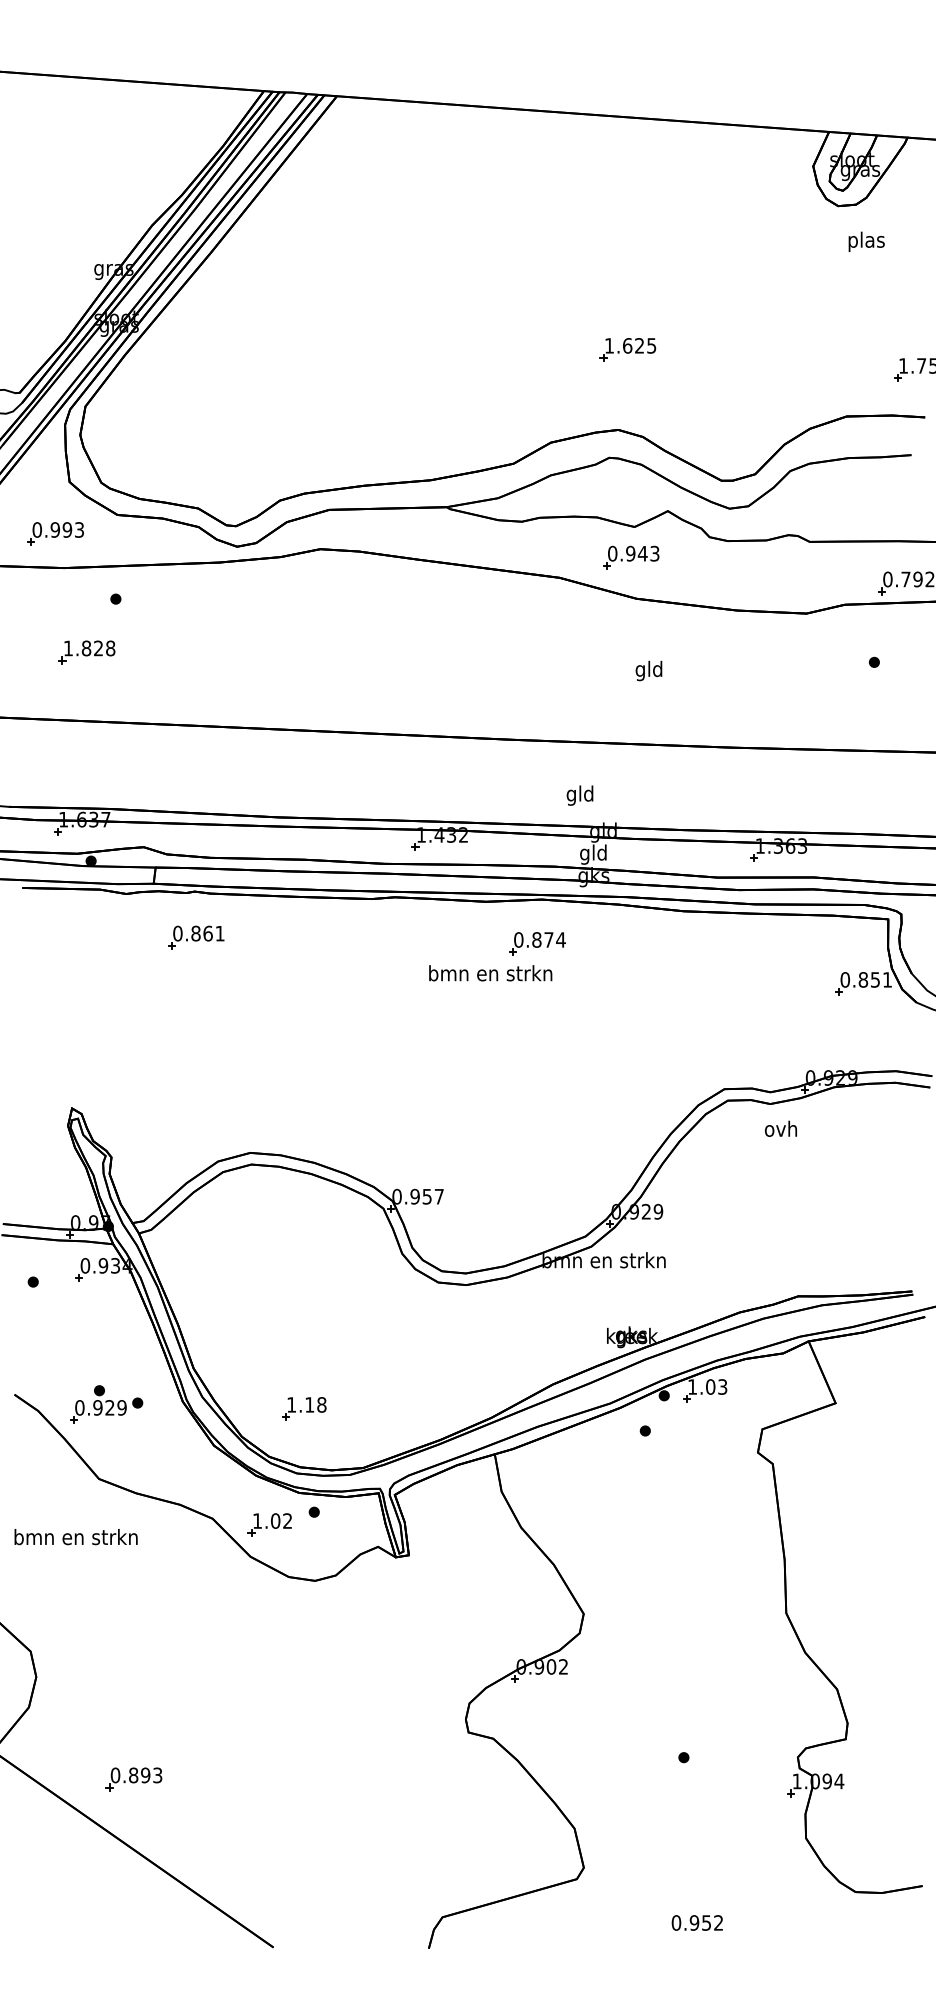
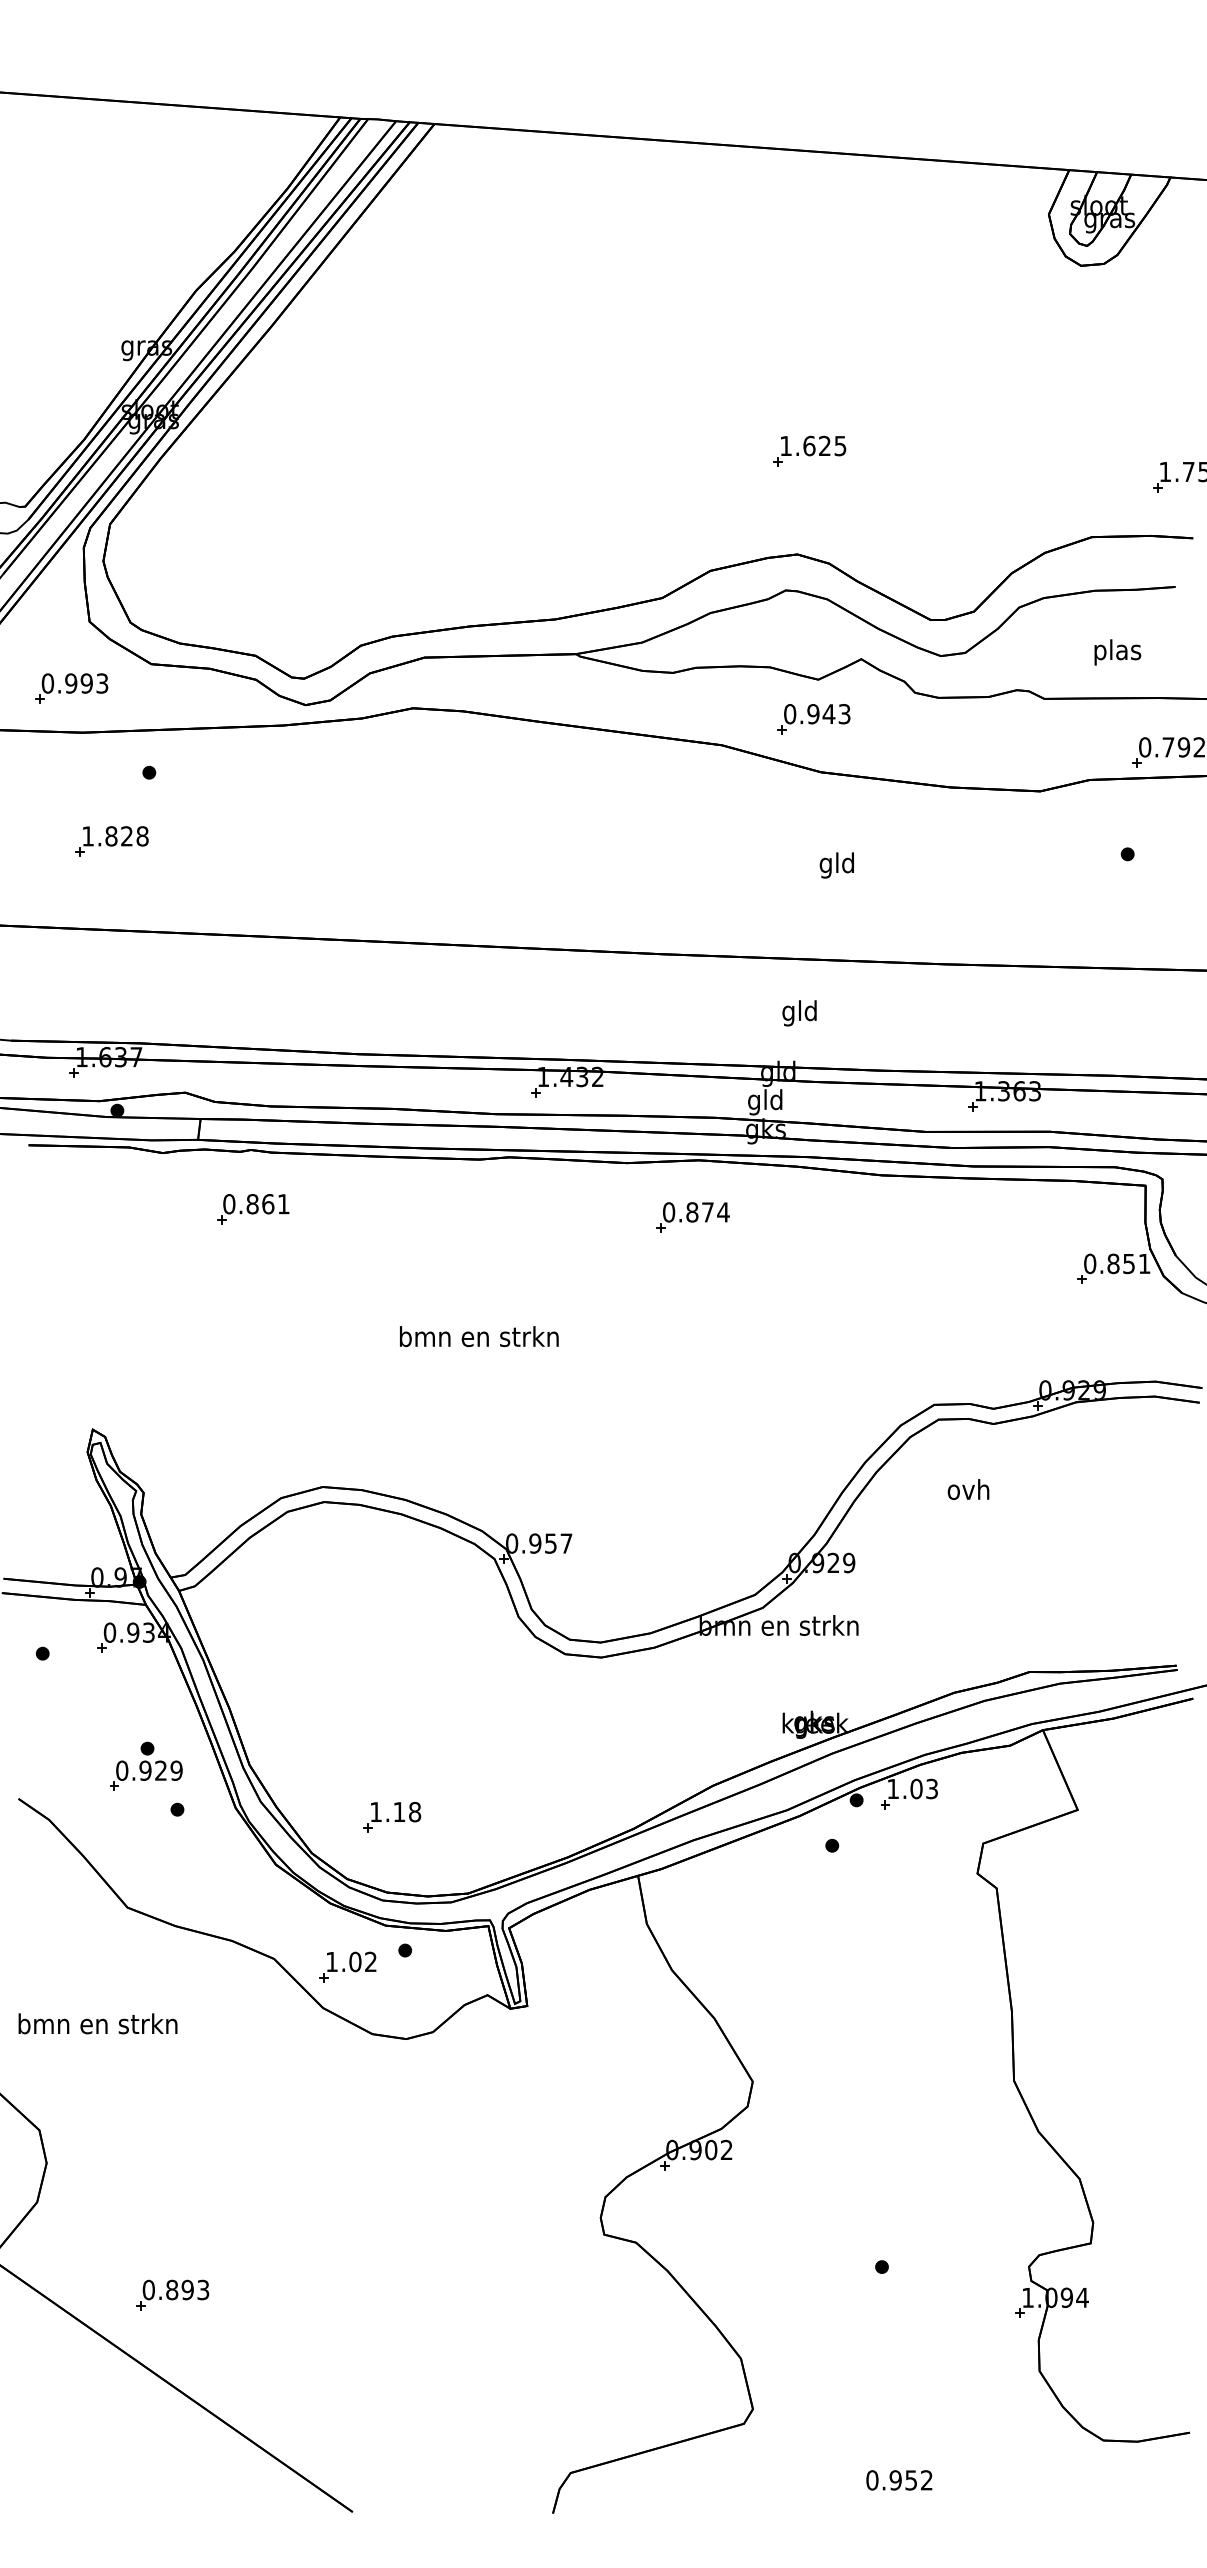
text: (866, 241) -> (1117, 651), moved
text: (579, 795) -> (798, 1013), moved
text: (490, 973) -> (479, 1336), moved
text: (780, 1128) -> (967, 1489), moved
part: (98, 1404) -> (146, 1766), moved
text: (75, 1537) -> (97, 2024), moved

